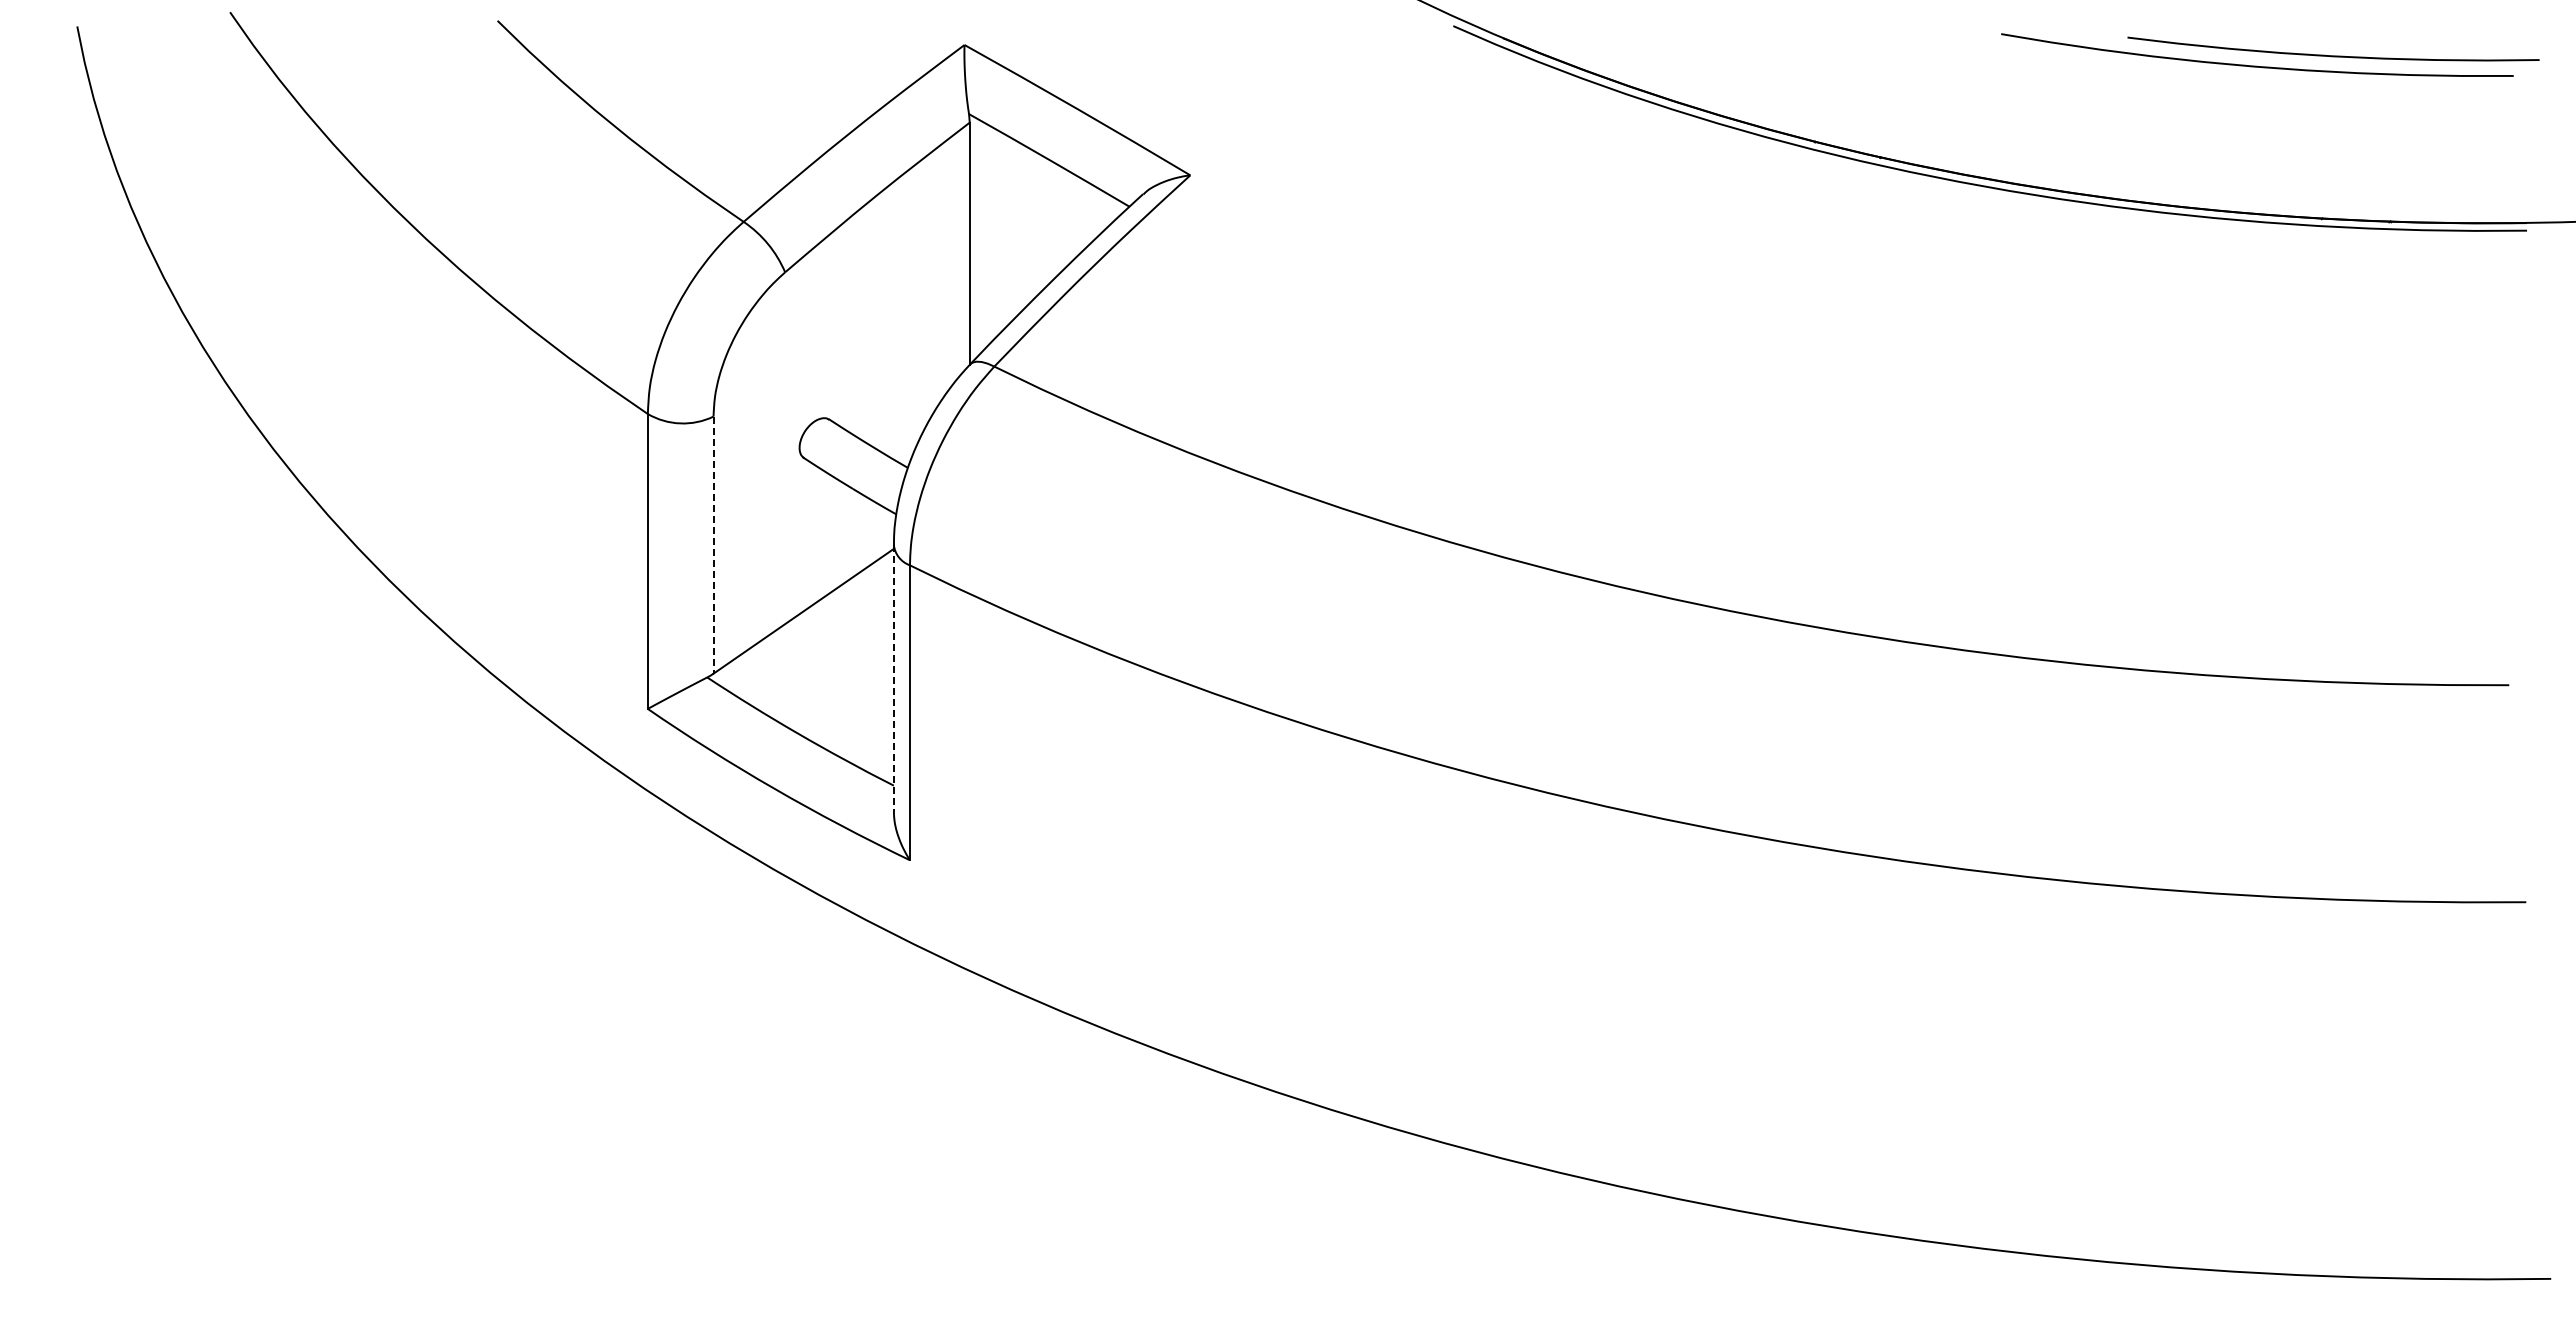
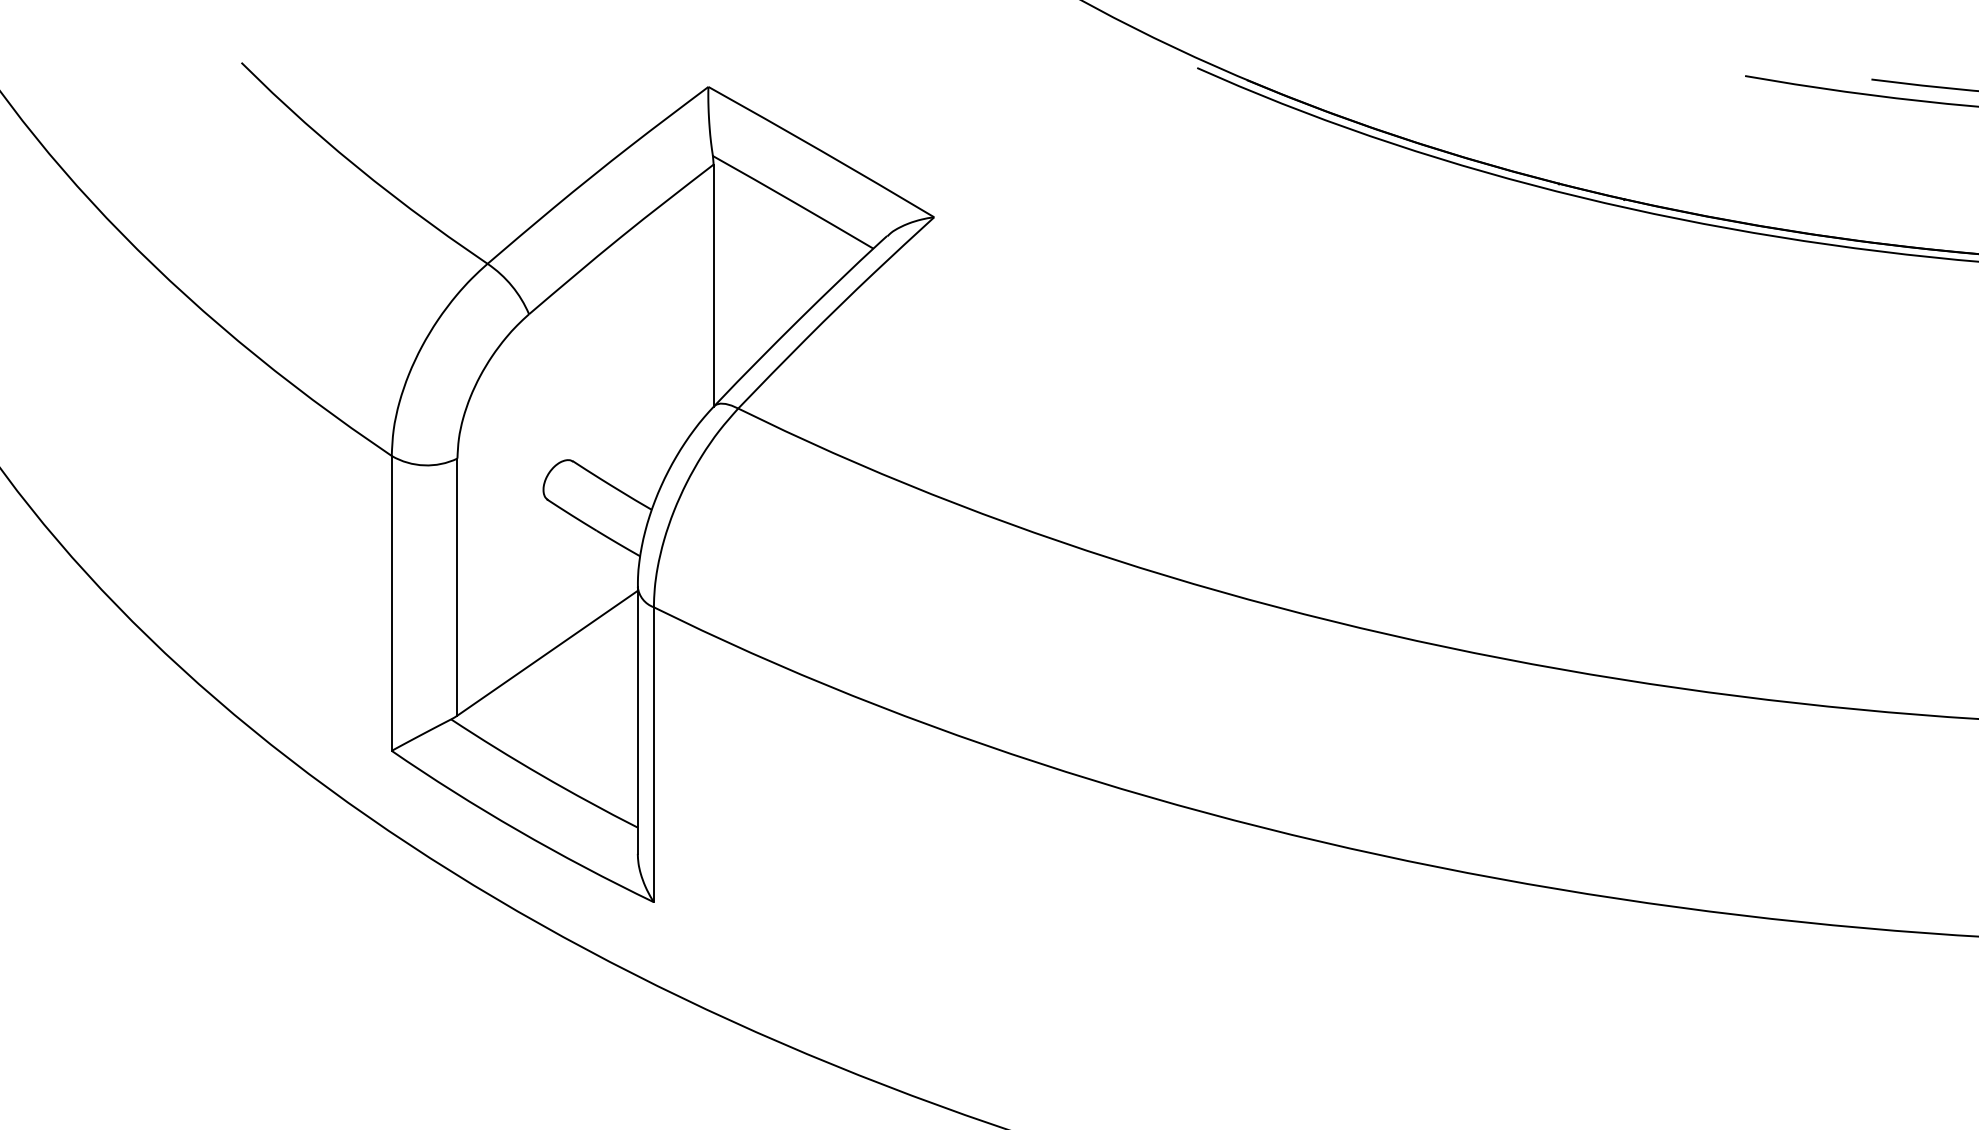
line: (713, 545) -> (457, 587), dashed -> solid
line: (893, 679) -> (637, 721), dashed -> solid

